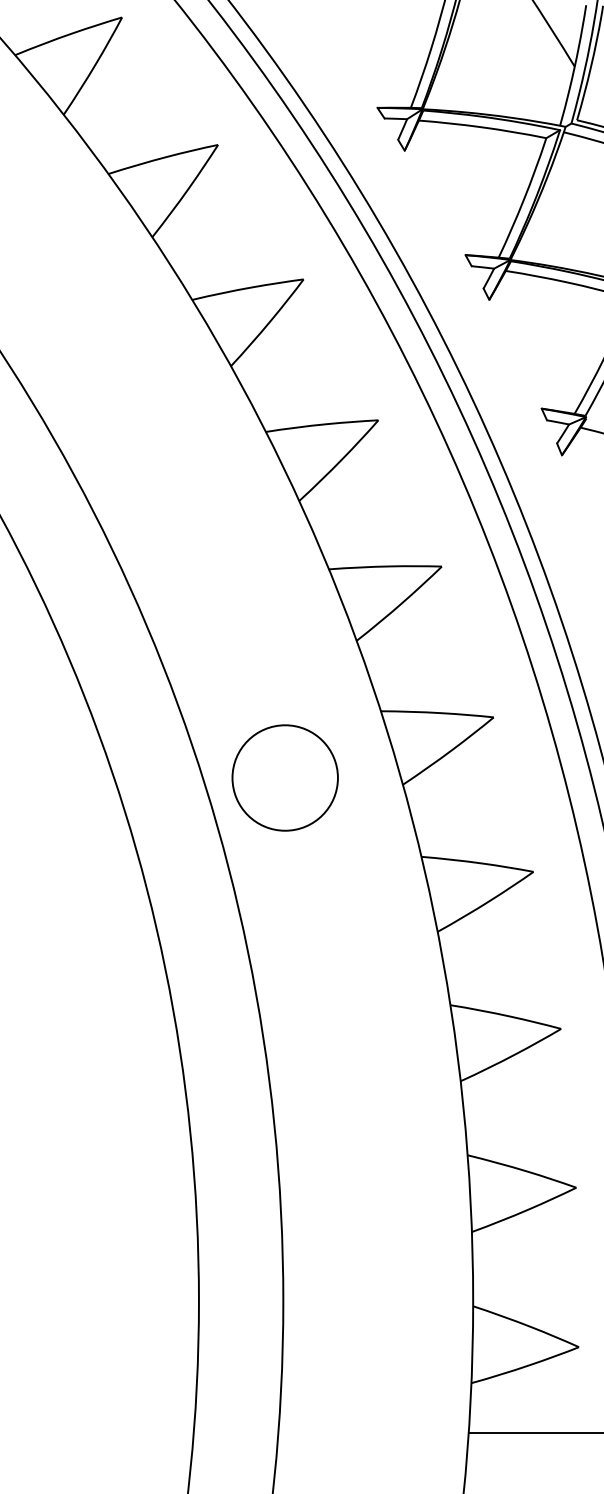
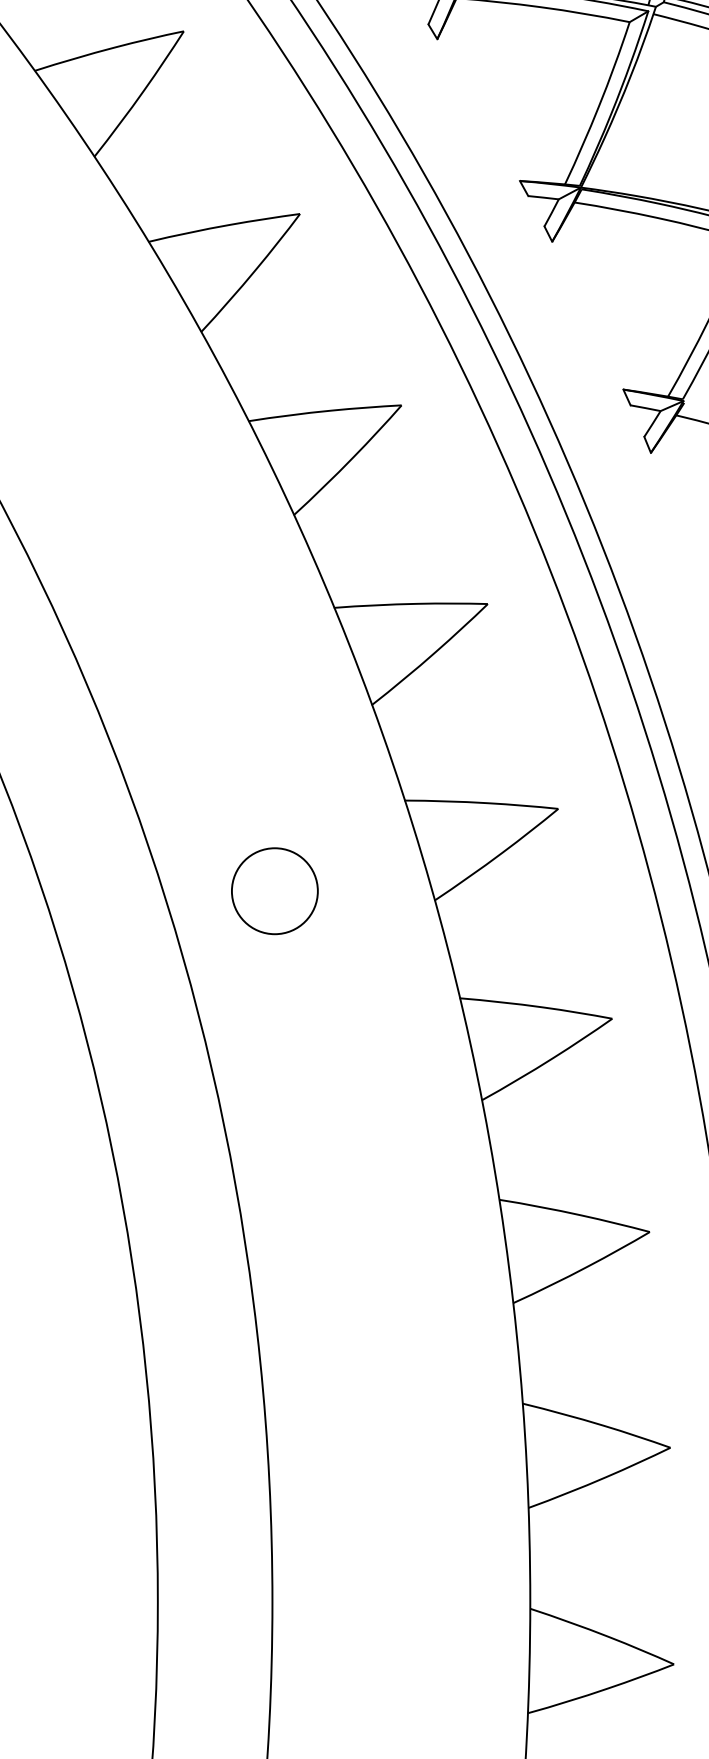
circle: (284, 777) -> (274, 890), size x0.6

